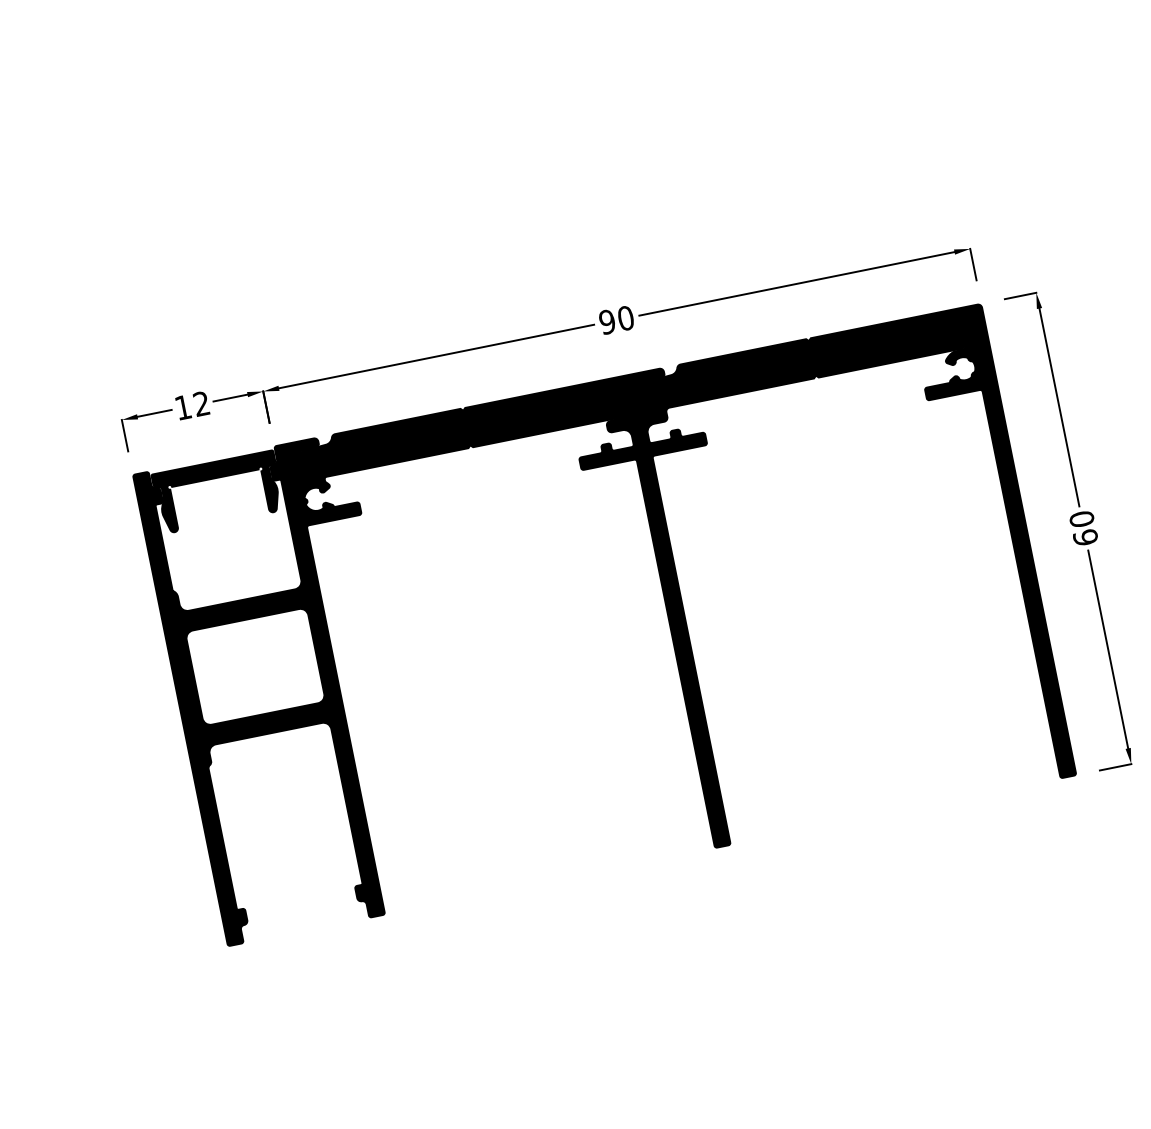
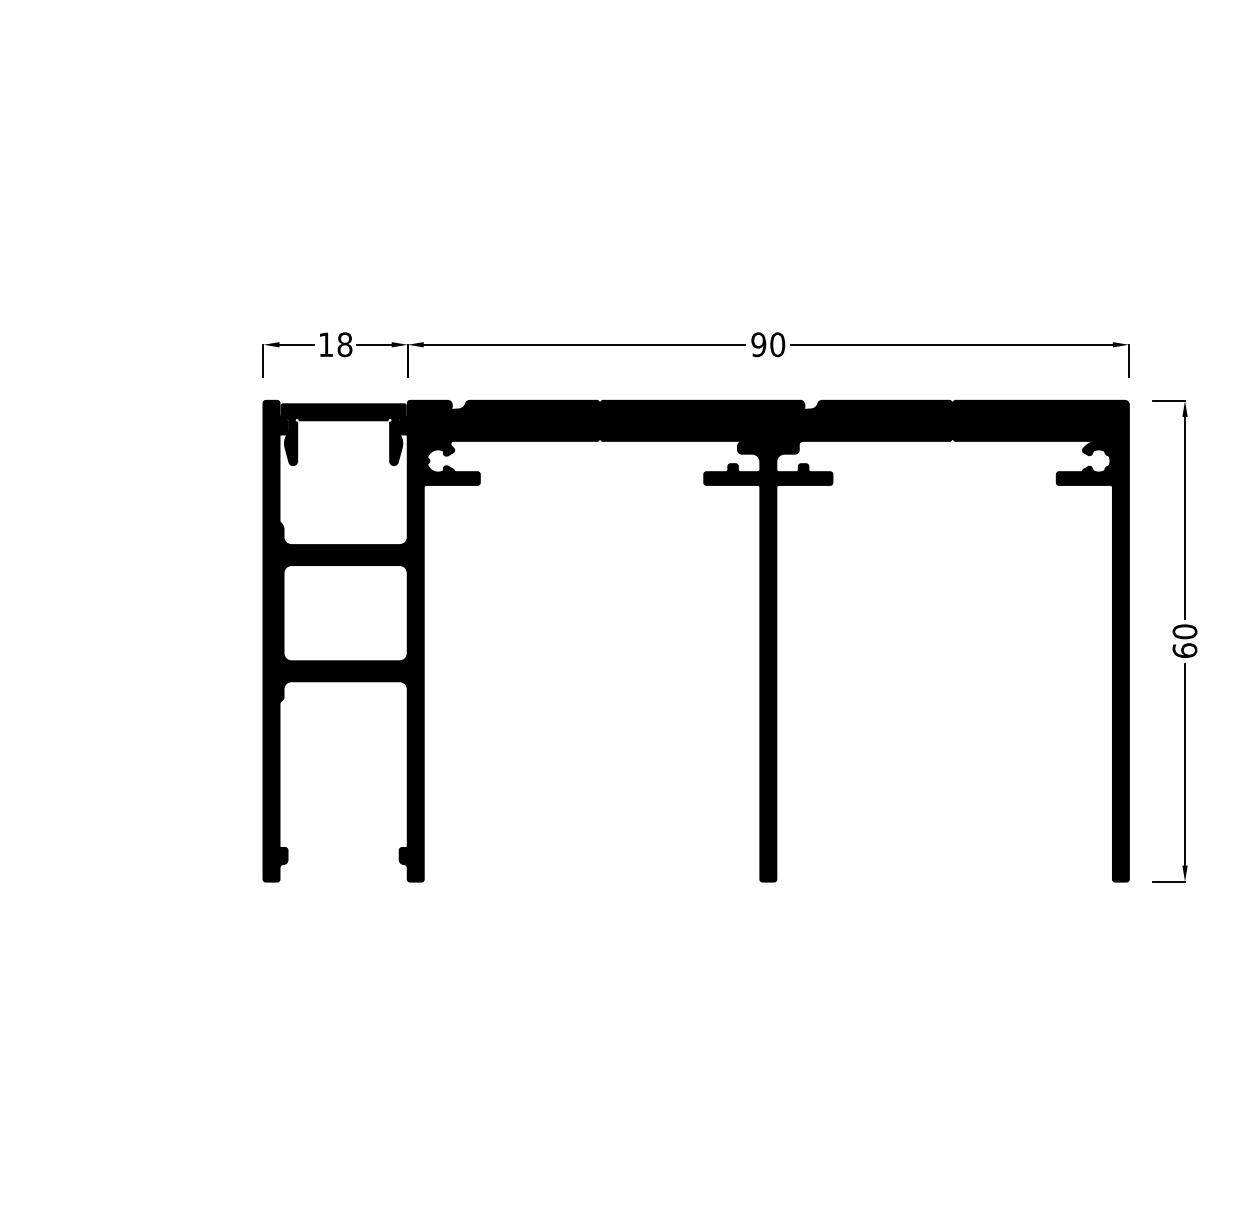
text: (201, 403) -> (344, 344), 12 -> 18

